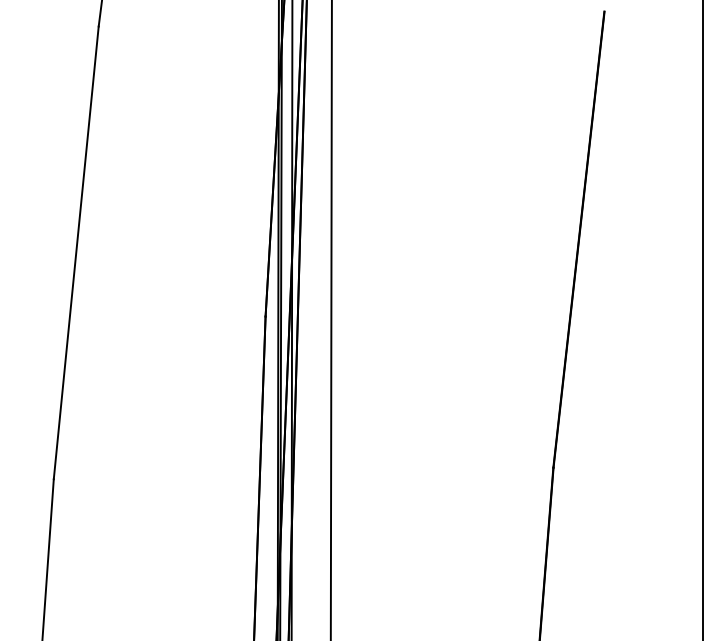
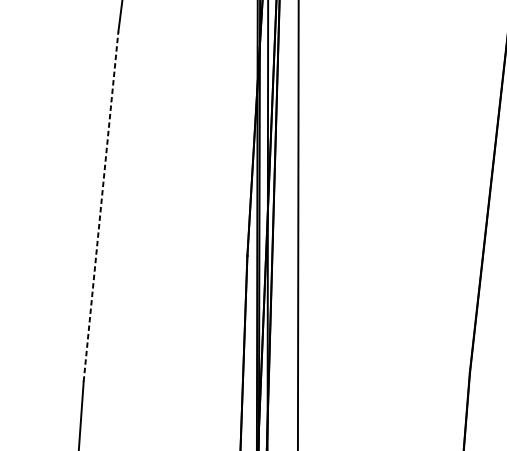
line: (76, 252) -> (101, 206), solid -> dashed

